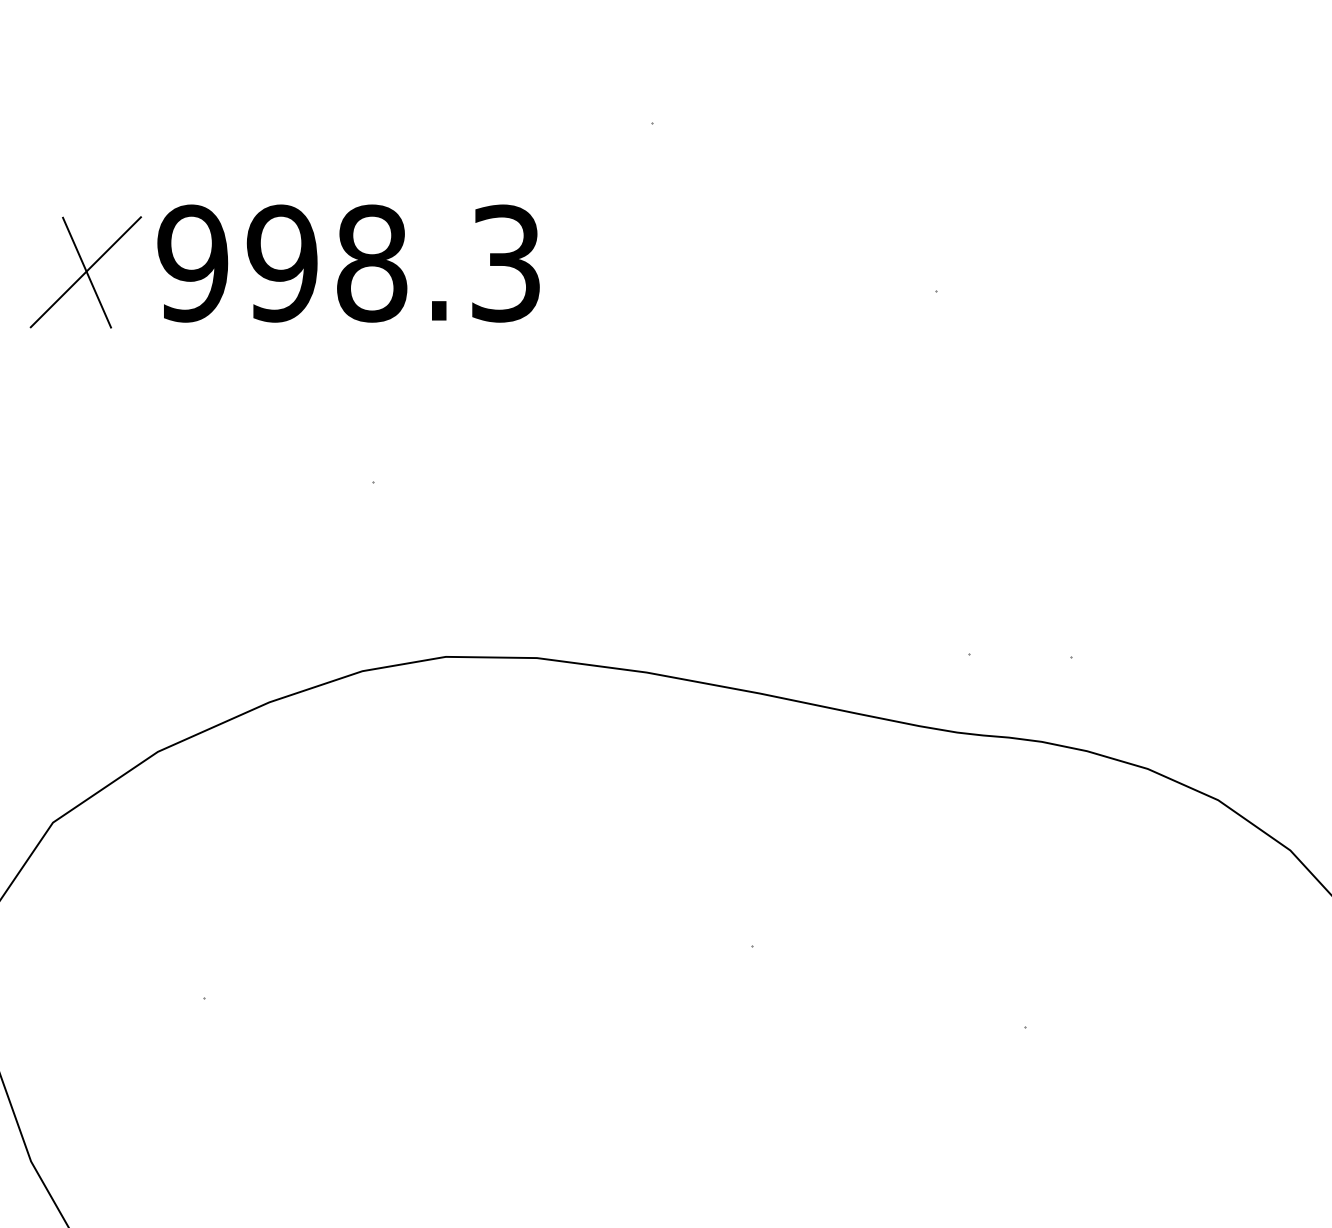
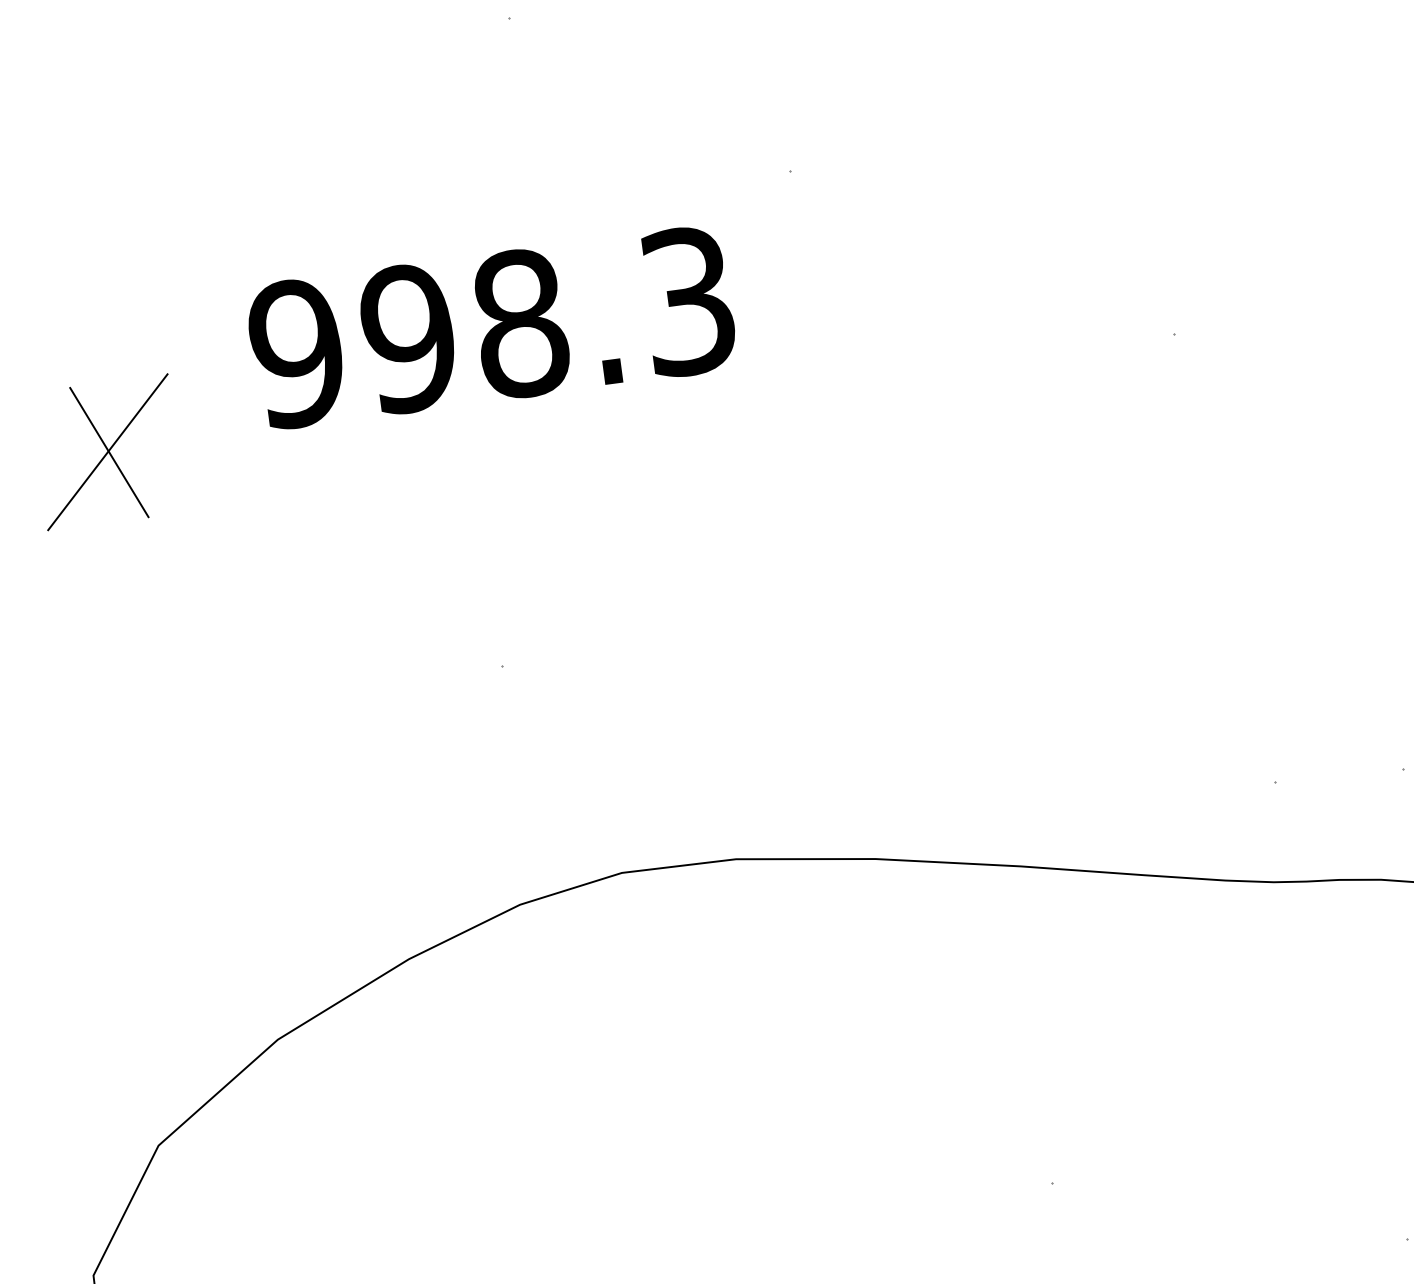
text: (348, 263) -> (491, 327), moved

